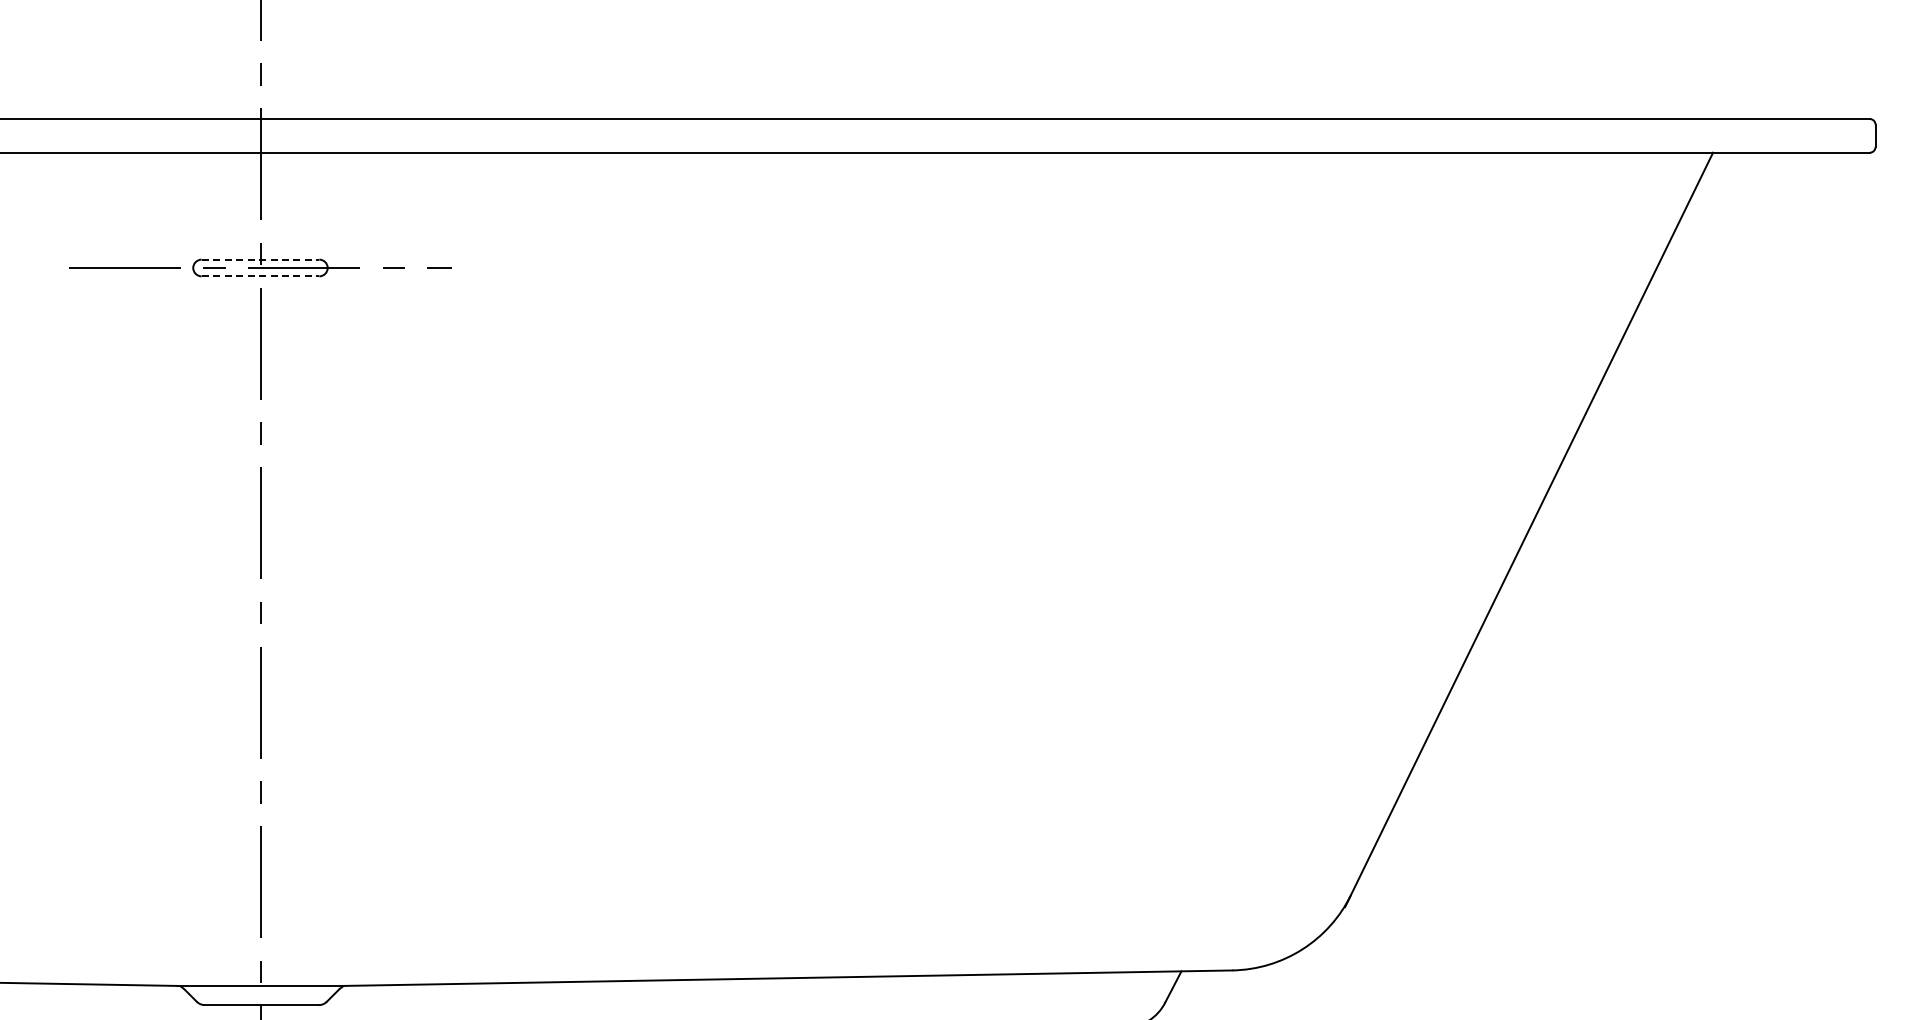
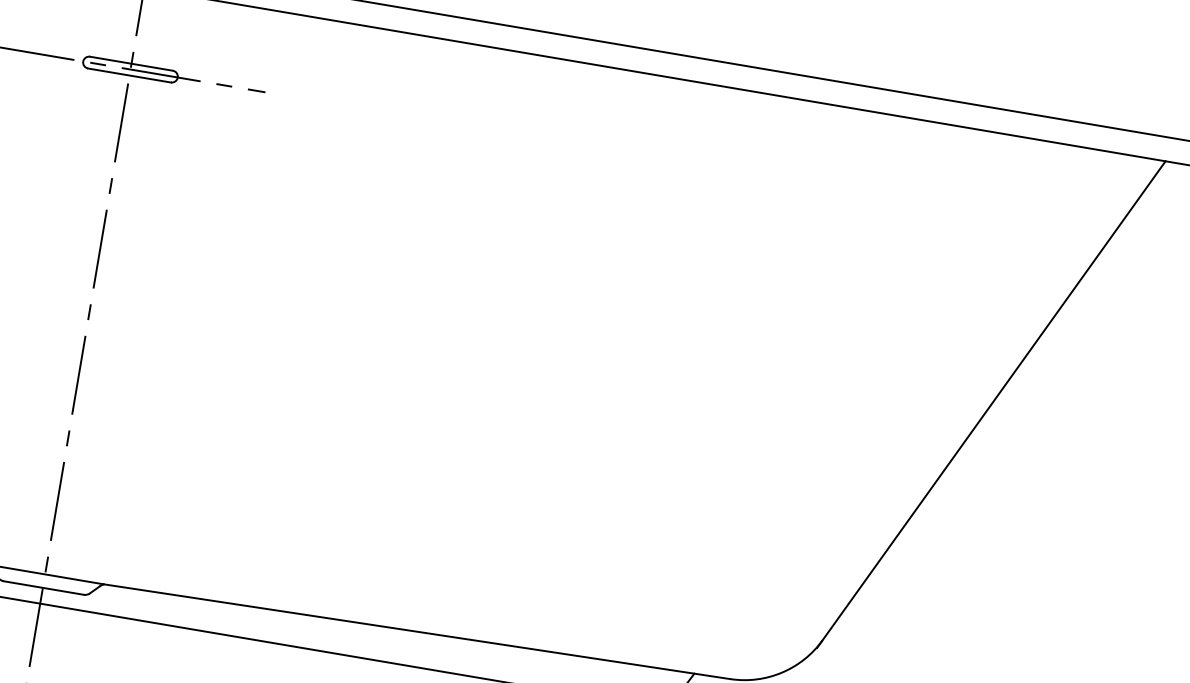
line: (260, 259) -> (131, 63), dashed -> solid
line: (260, 276) -> (129, 75), dashed -> solid

